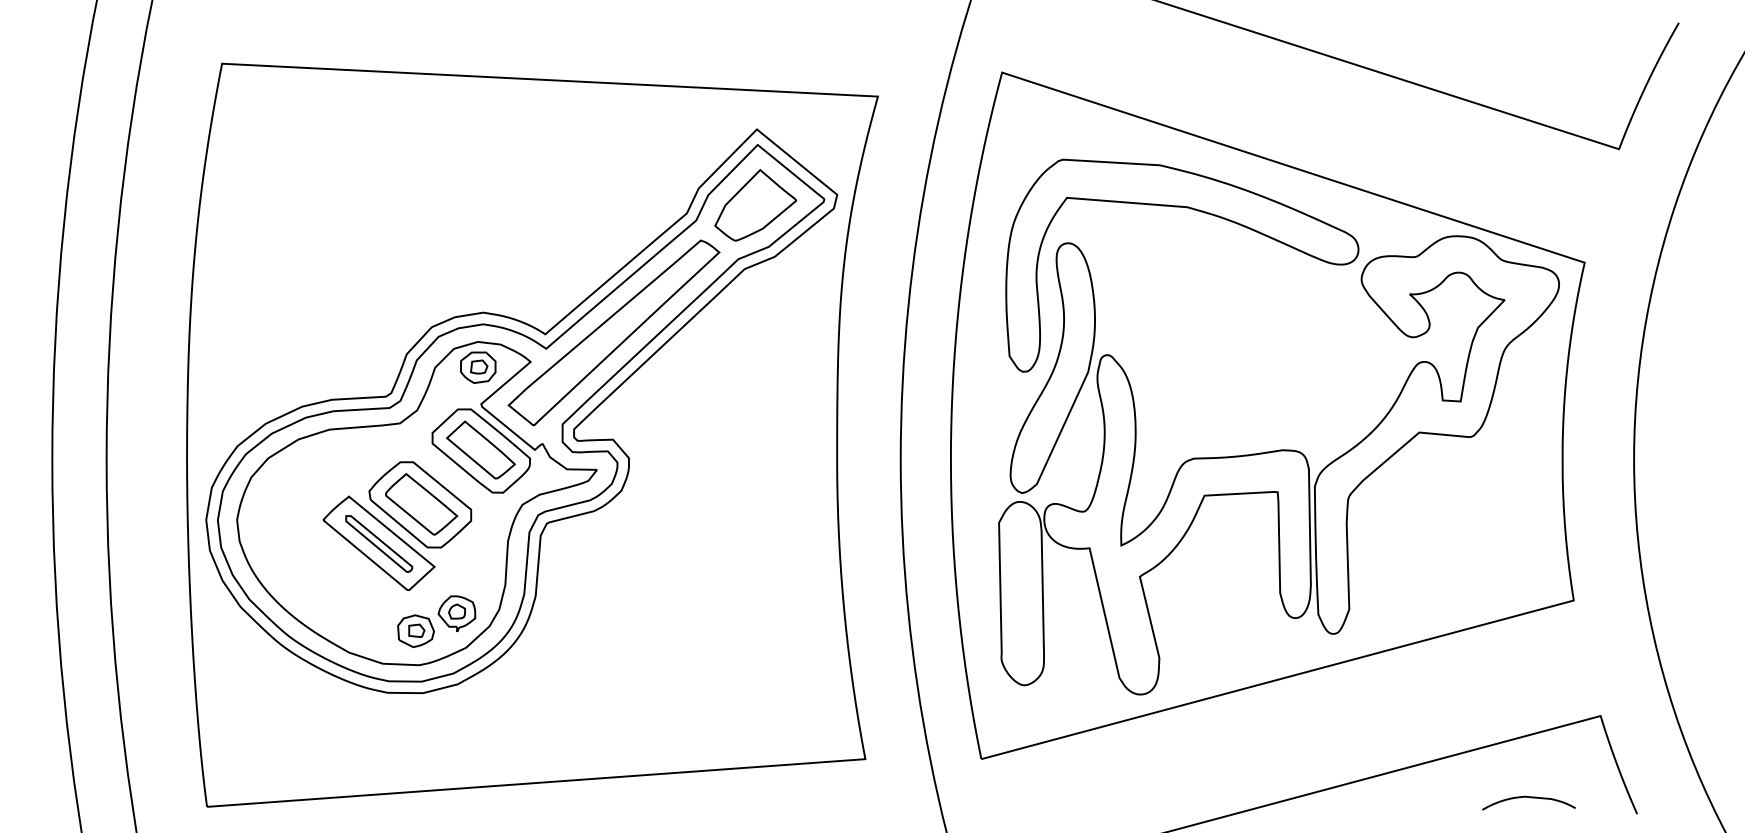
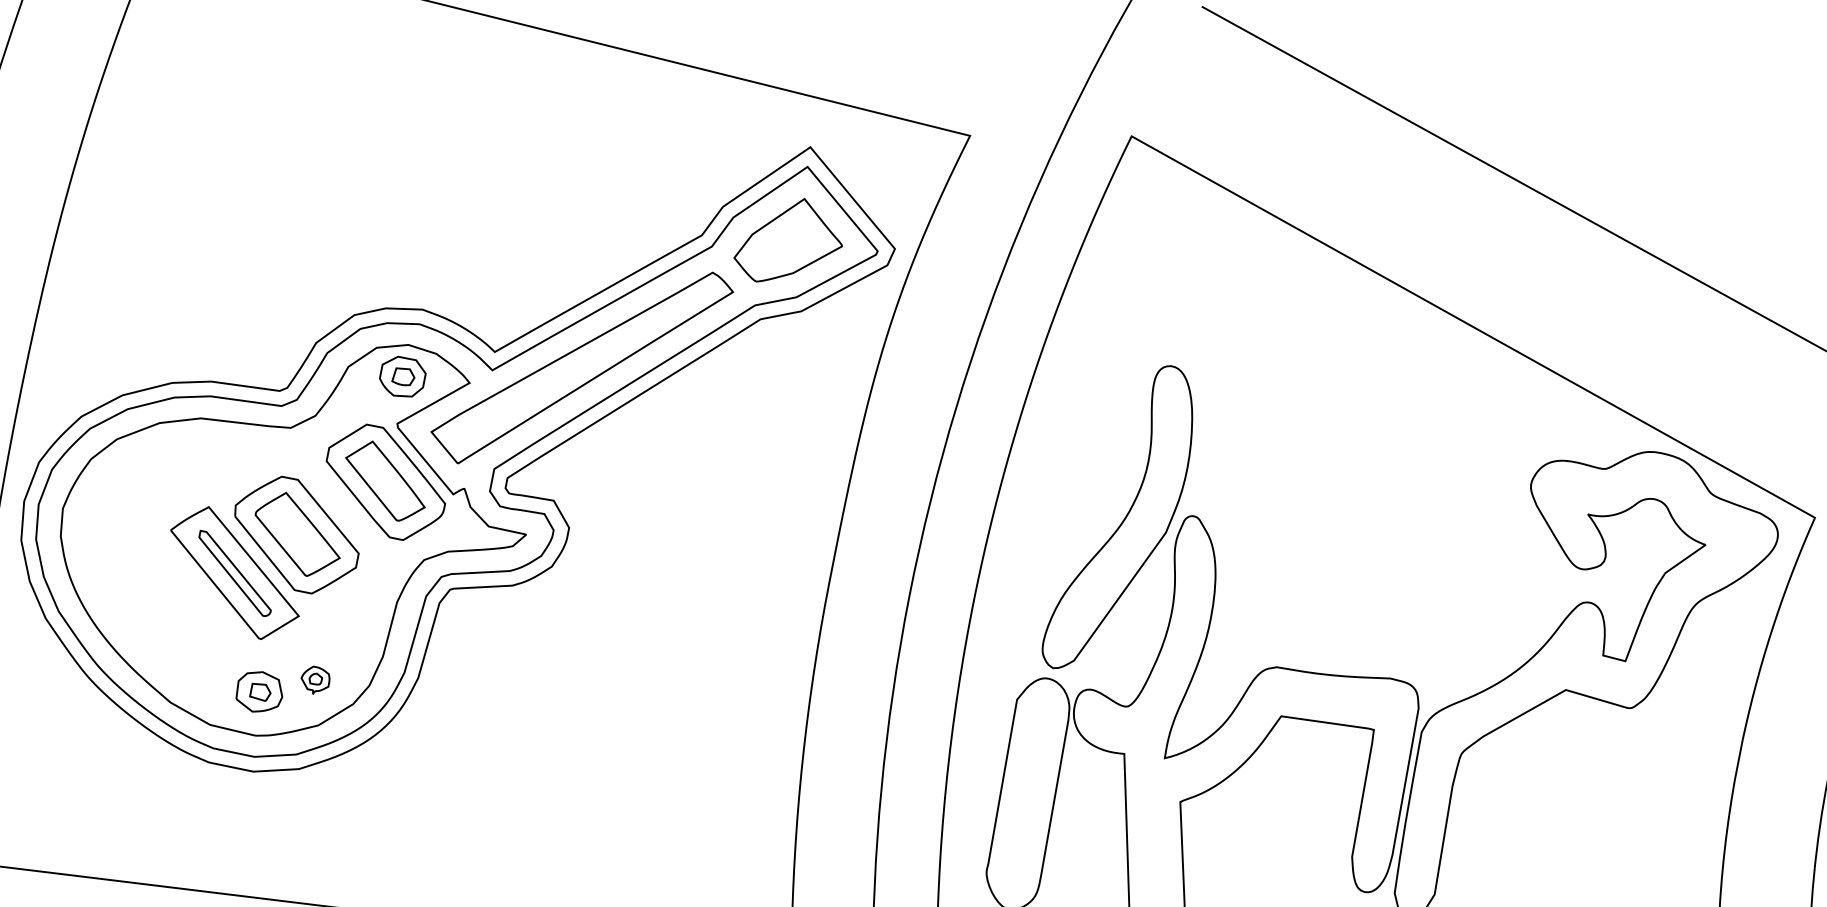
part: (1197, 211) -> (1342, 358), removed
part: (456, 613) -> (314, 680), size x0.6

